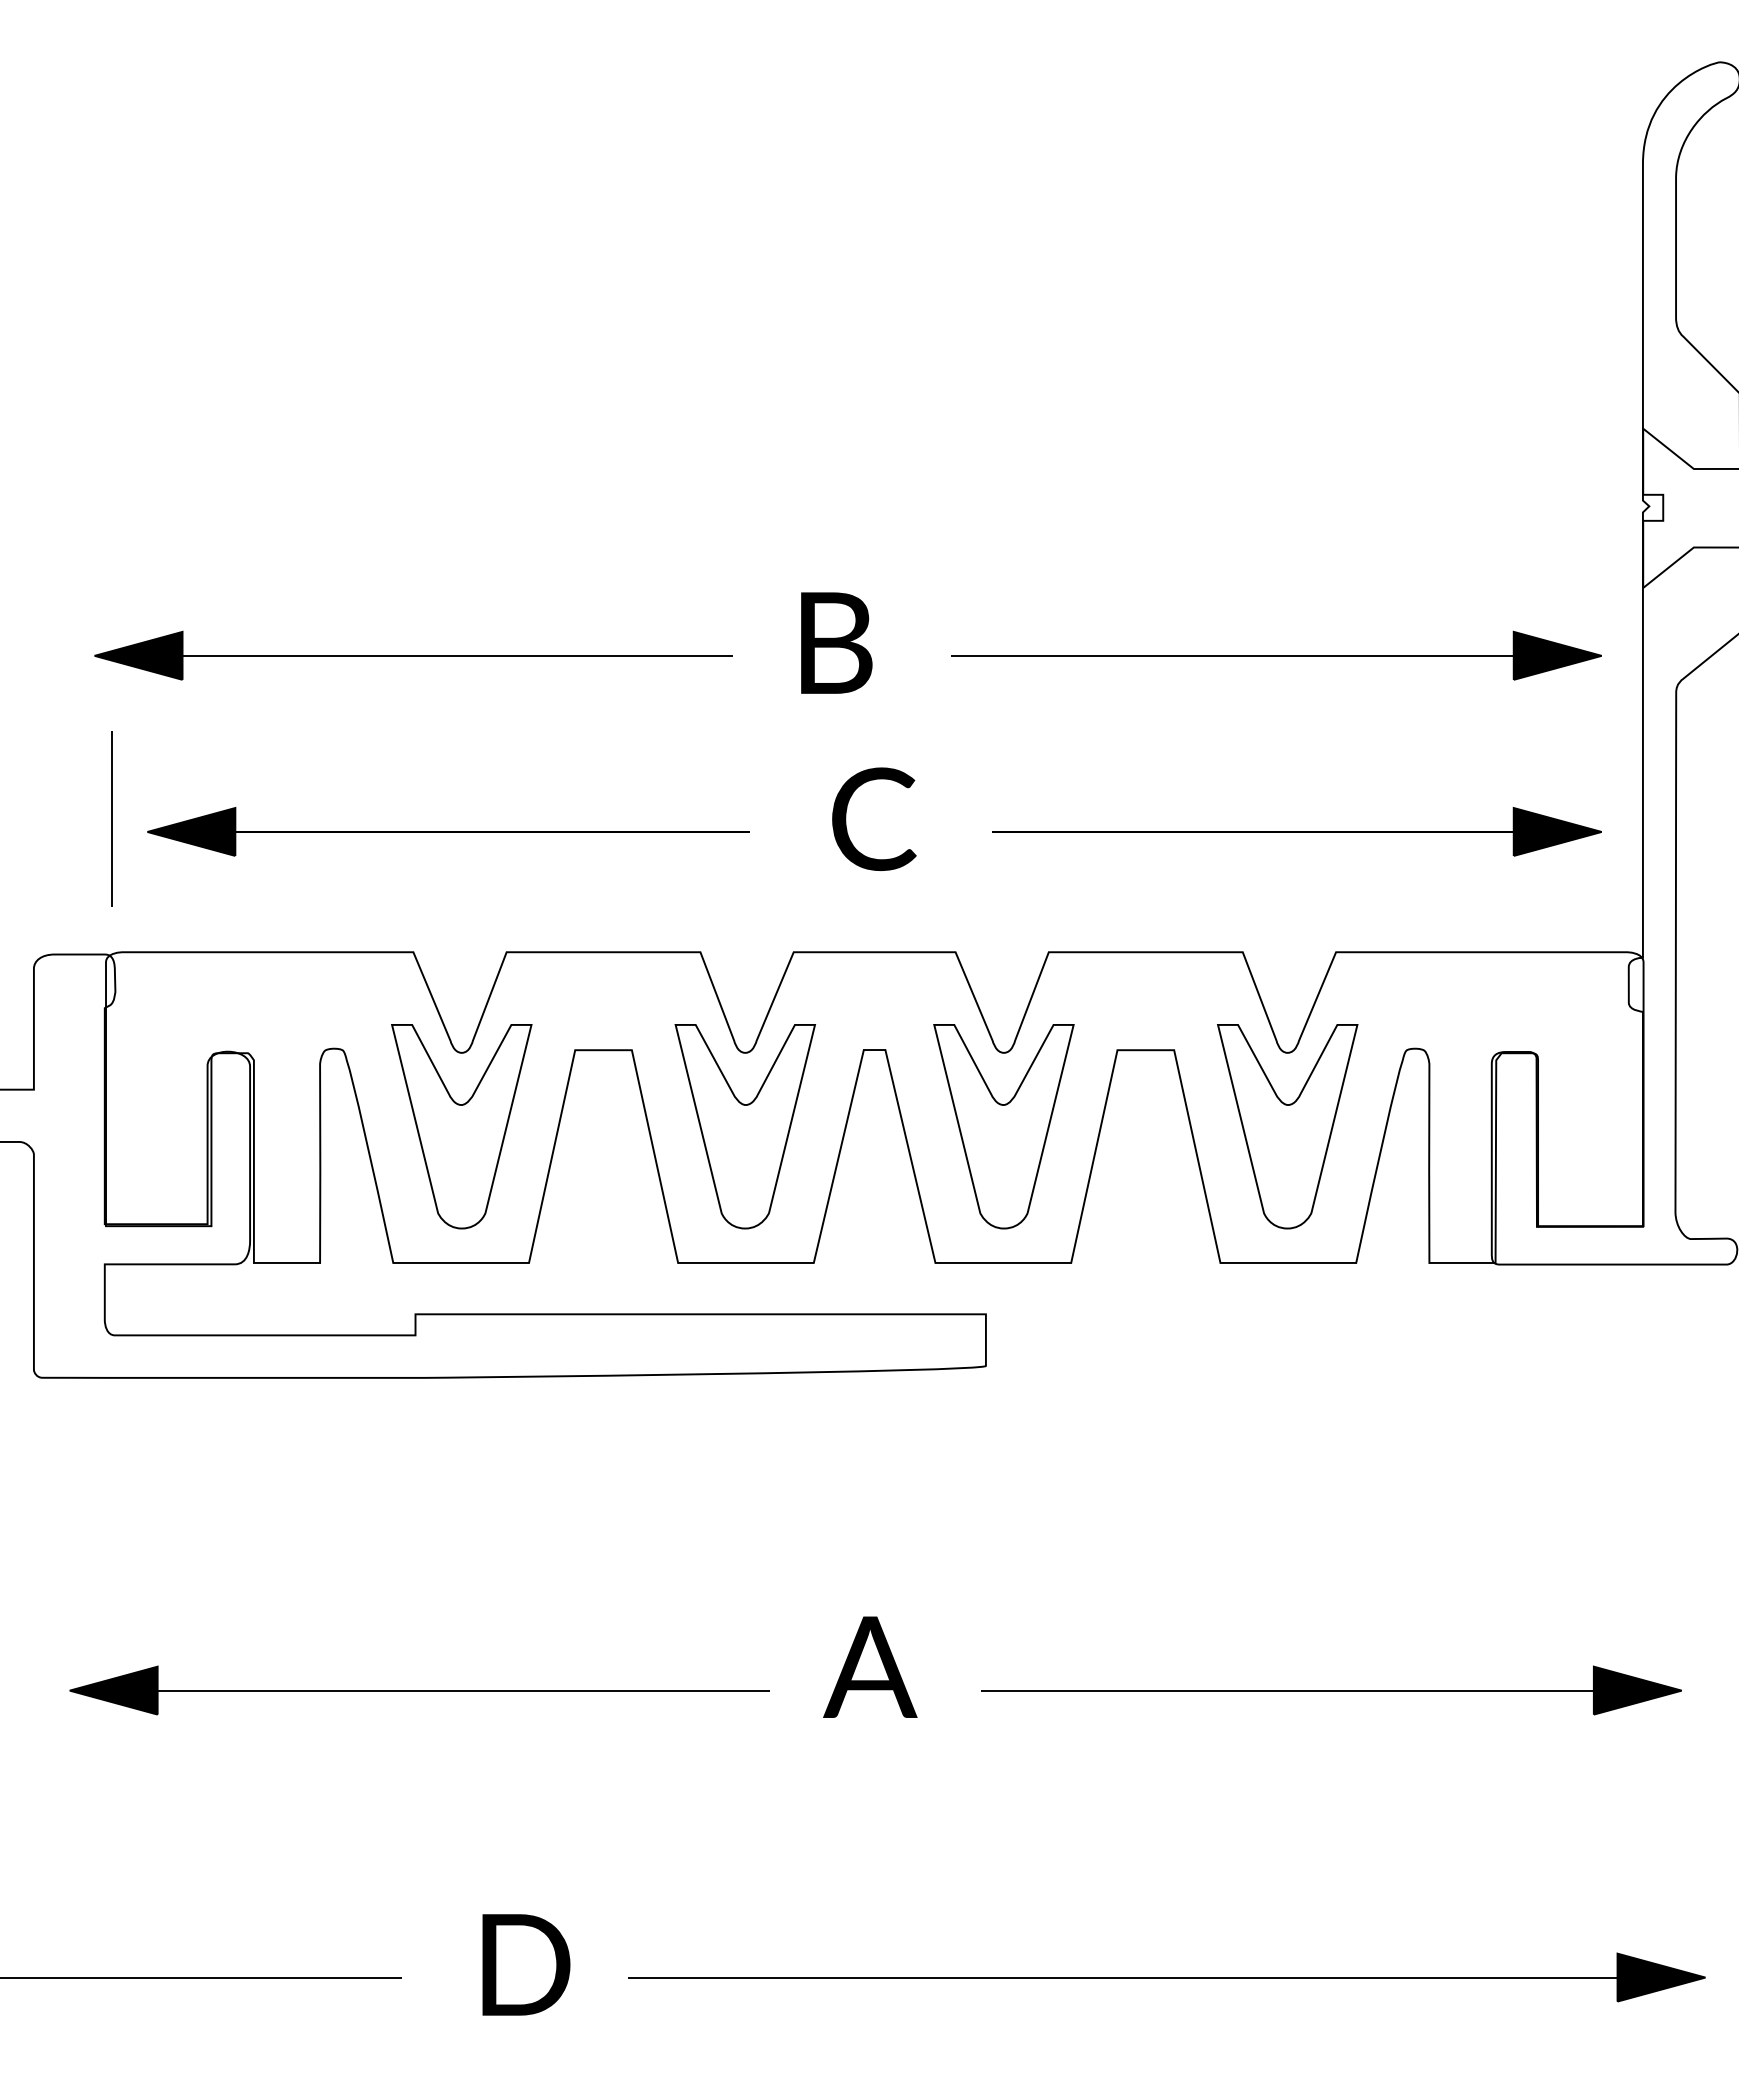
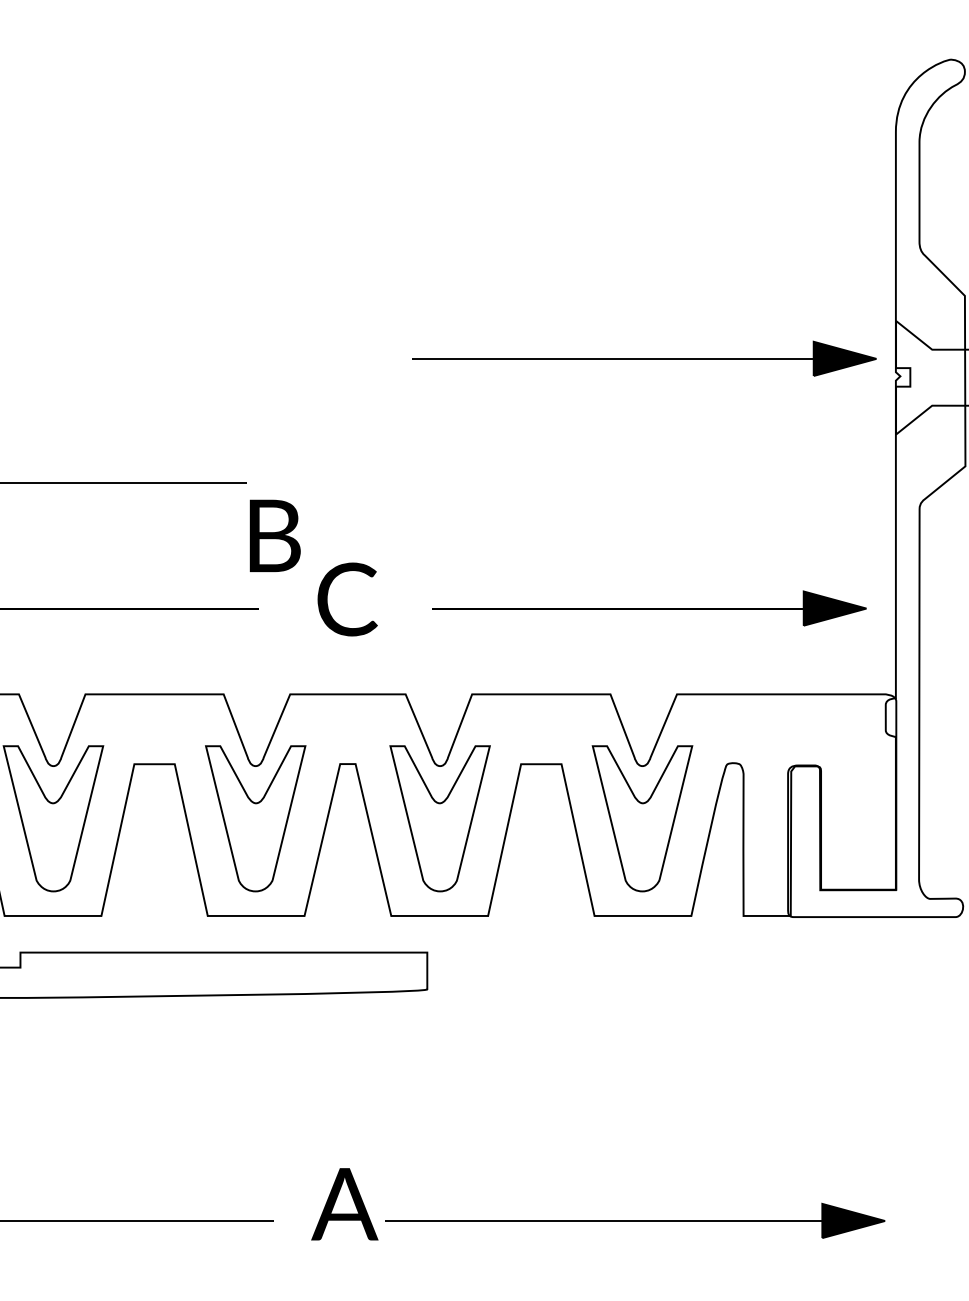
text: (836, 642) -> (275, 535), moved
part: (1276, 655) -> (644, 358), moved
part: (1331, 1690) -> (635, 1220), moved

